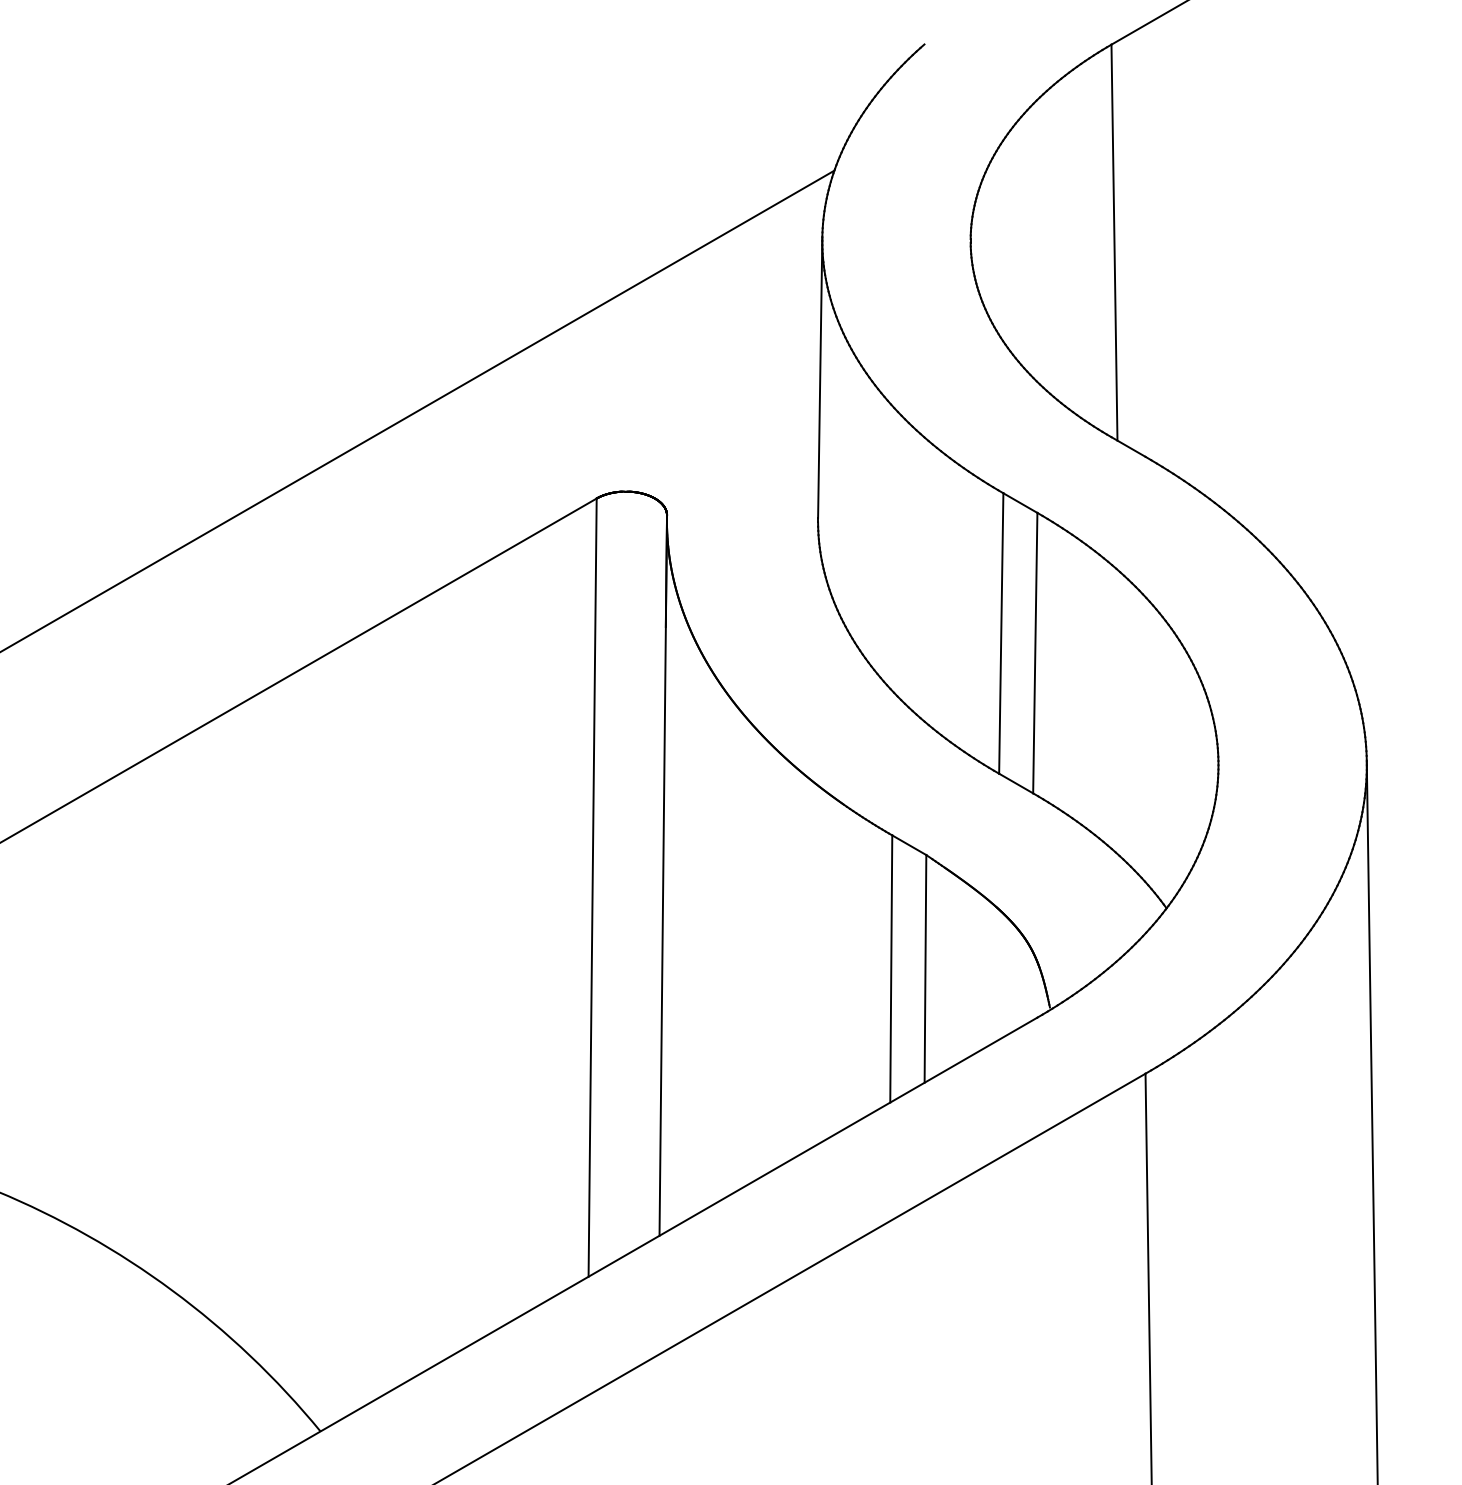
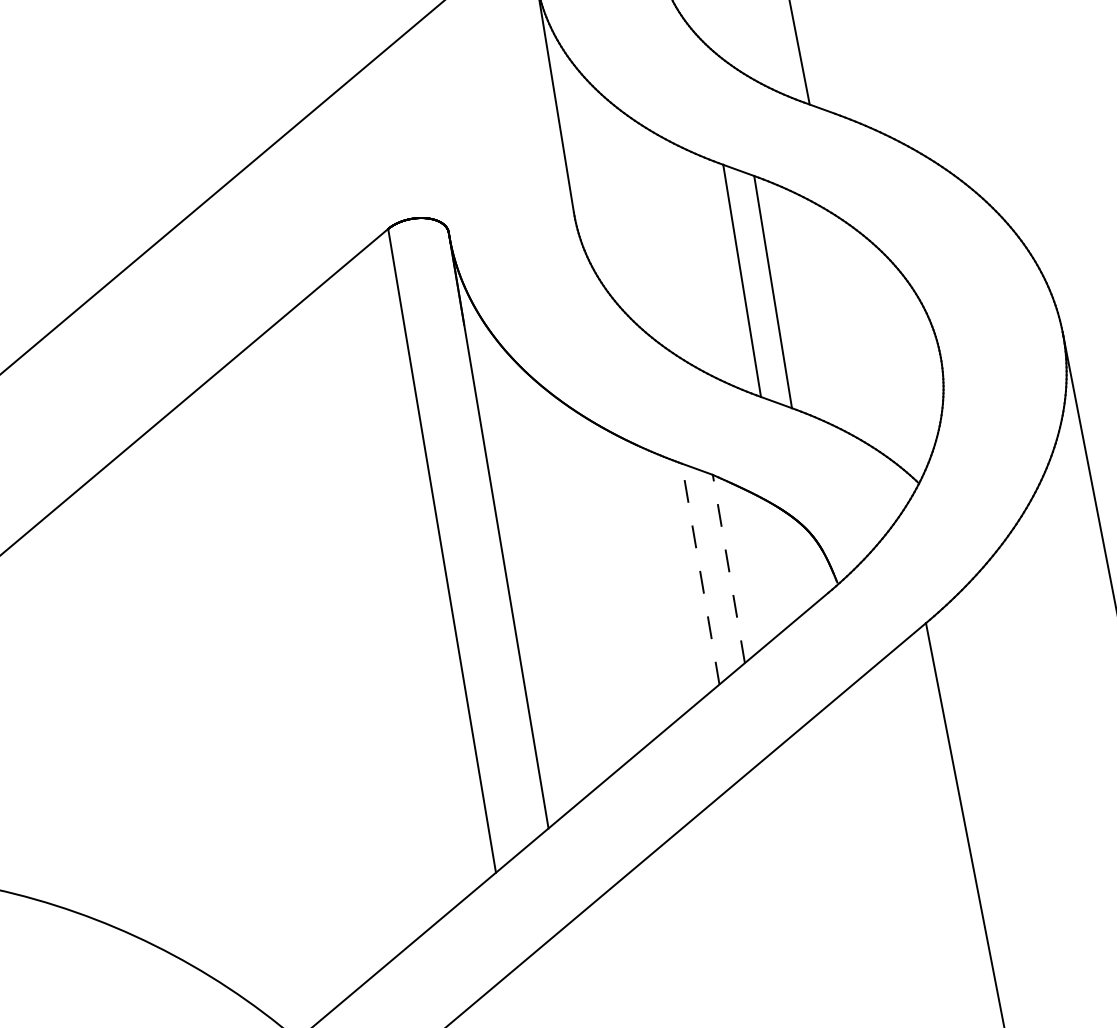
line: (891, 968) -> (700, 573), solid -> dashed
line: (925, 968) -> (728, 568), solid -> dashed

